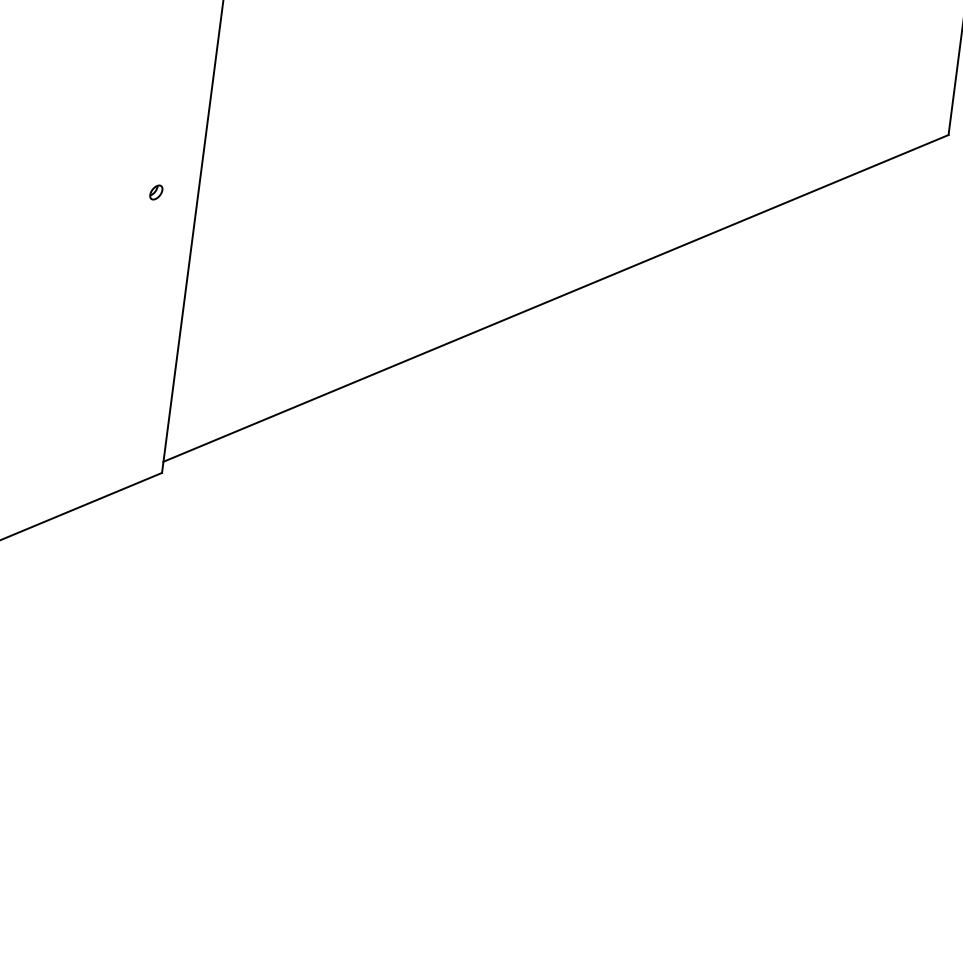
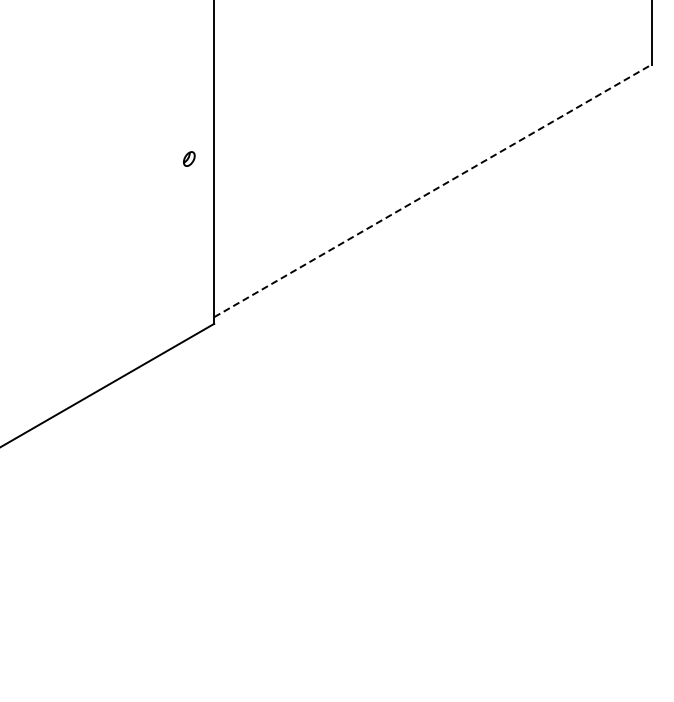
part: (156, 191) -> (189, 158), size x1.6
line: (556, 297) -> (433, 190), solid -> dashed

